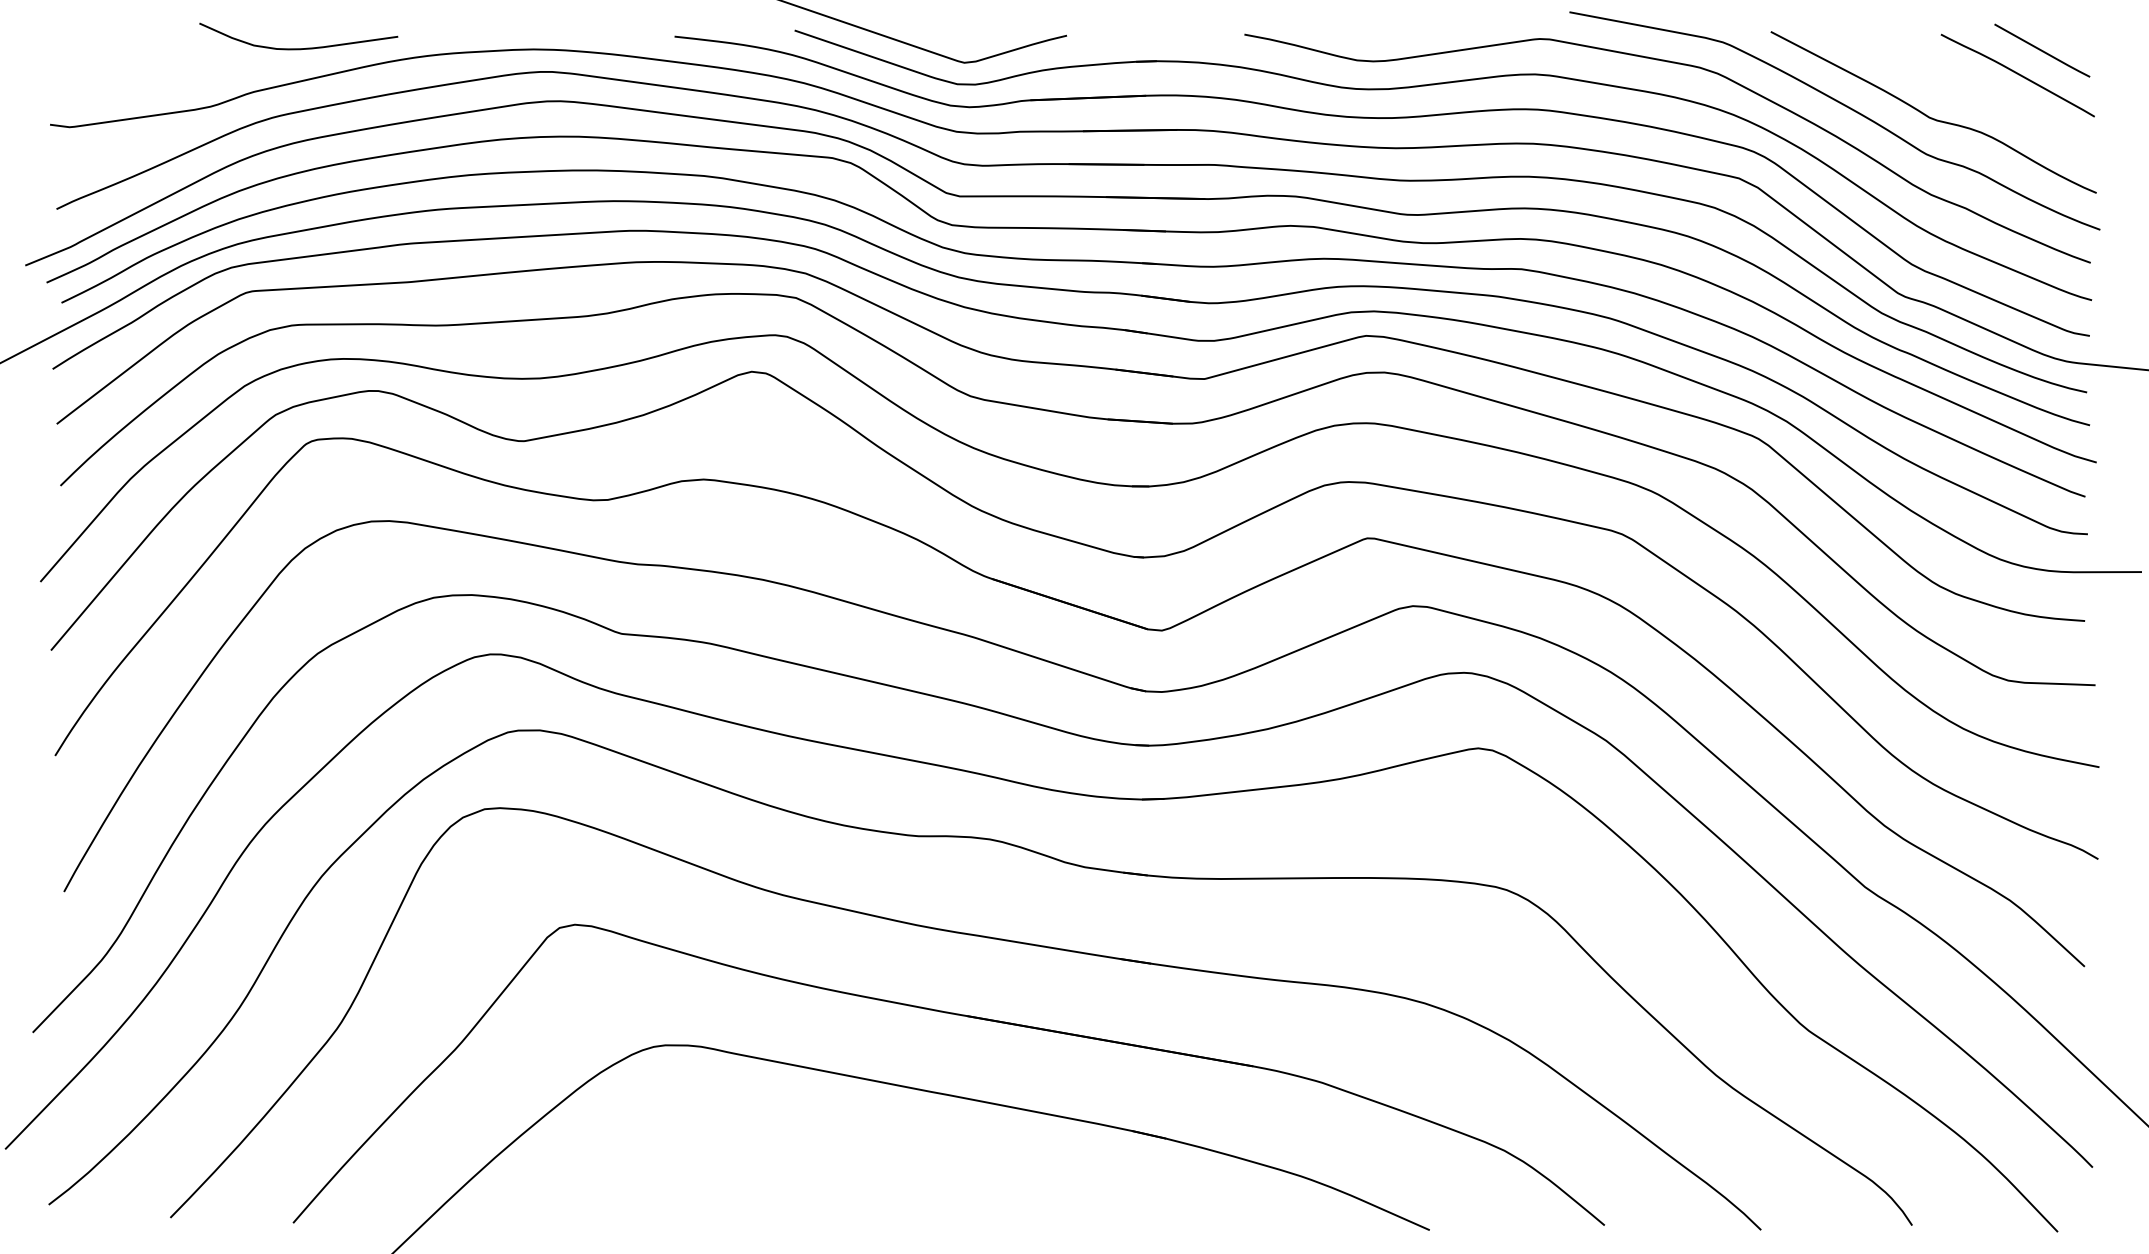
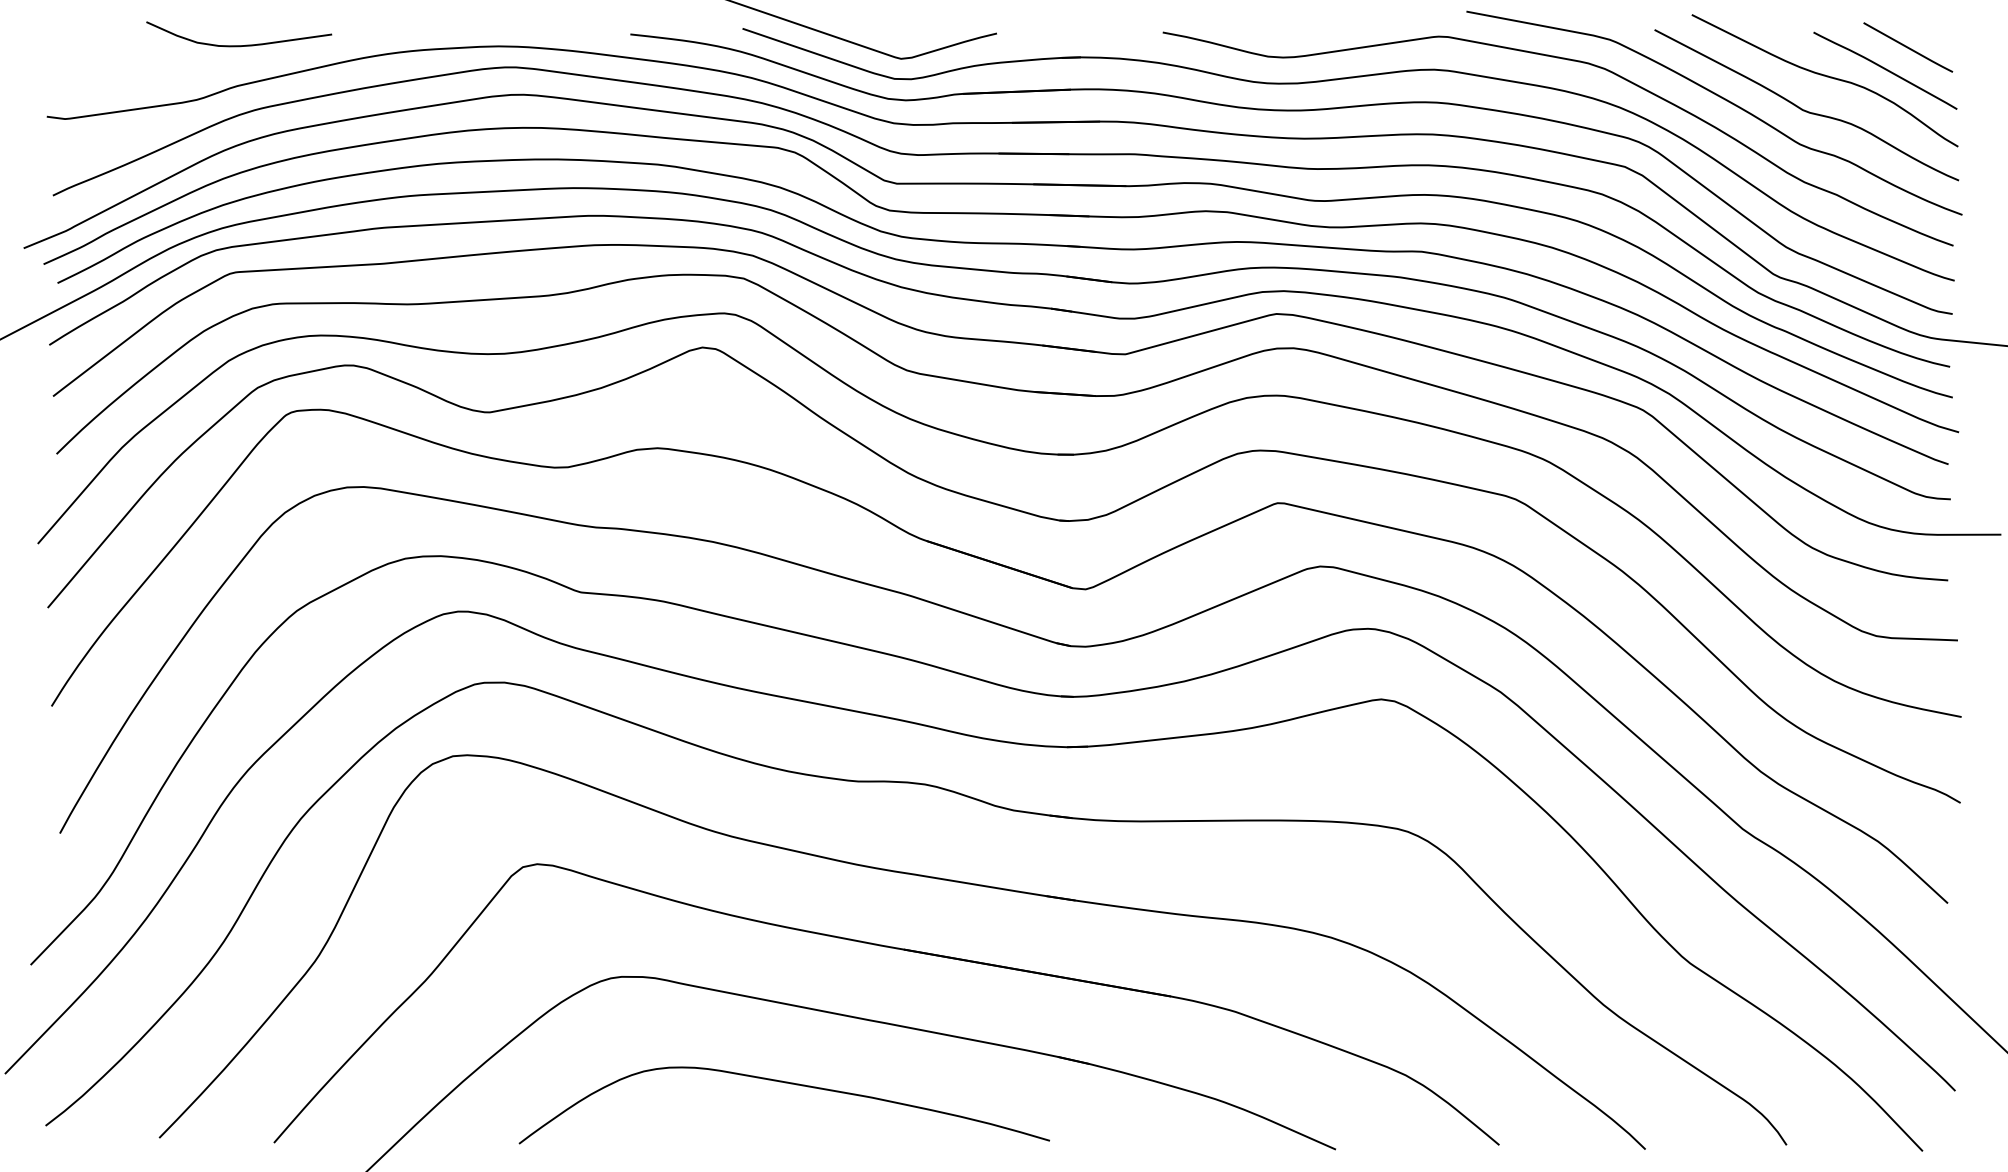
curve: (299, 48) -> (239, 45), moved
curve: (1954, 82) -> (1826, 77), added
curve: (840, 1159) -> (785, 1083), added

